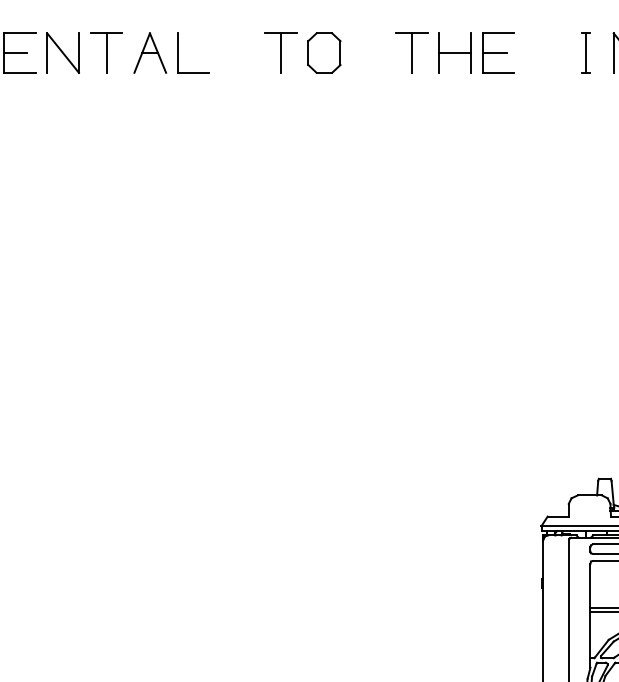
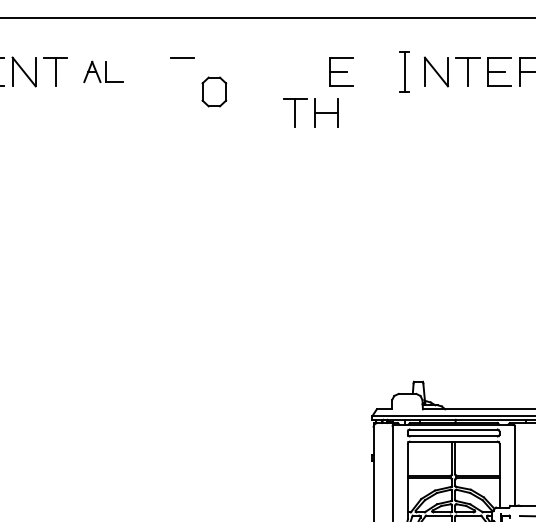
part: (172, 52) -> (103, 71), size x0.7
line: (280, 52) -> (182, 71), removed
part: (324, 52) -> (214, 91), moved
part: (433, 52) -> (310, 112), moved
part: (585, 52) -> (404, 71), size x1.4

